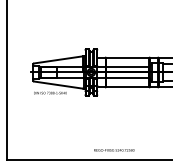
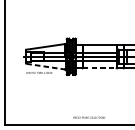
line: (58, 85) -> (45, 66), solid -> dashed
line: (127, 87) -> (99, 68), solid -> dashed

